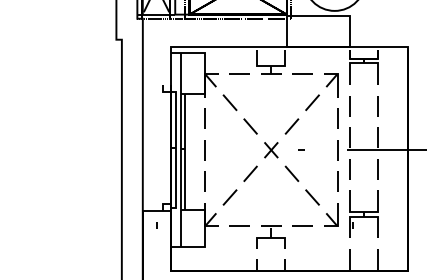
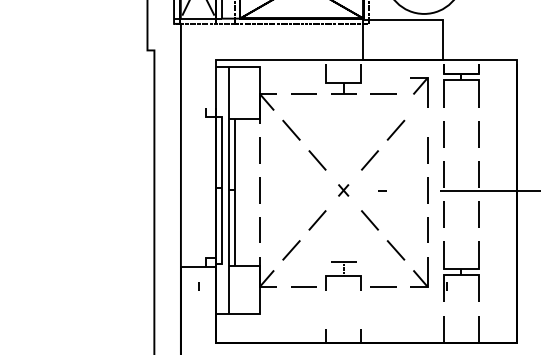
part: (331, 85) -> (419, 92), moved
part: (271, 150) -> (343, 190), size x0.6
part: (271, 237) -> (343, 275), moved

